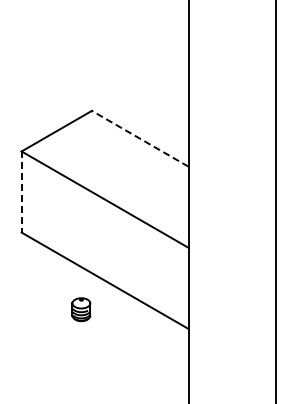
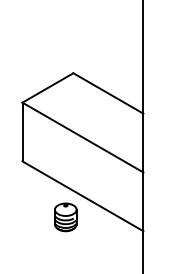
line: (140, 138) -> (108, 93), dashed -> solid
line: (21, 192) -> (22, 132), dashed -> solid
part: (81, 309) -> (65, 217), size x1.67

